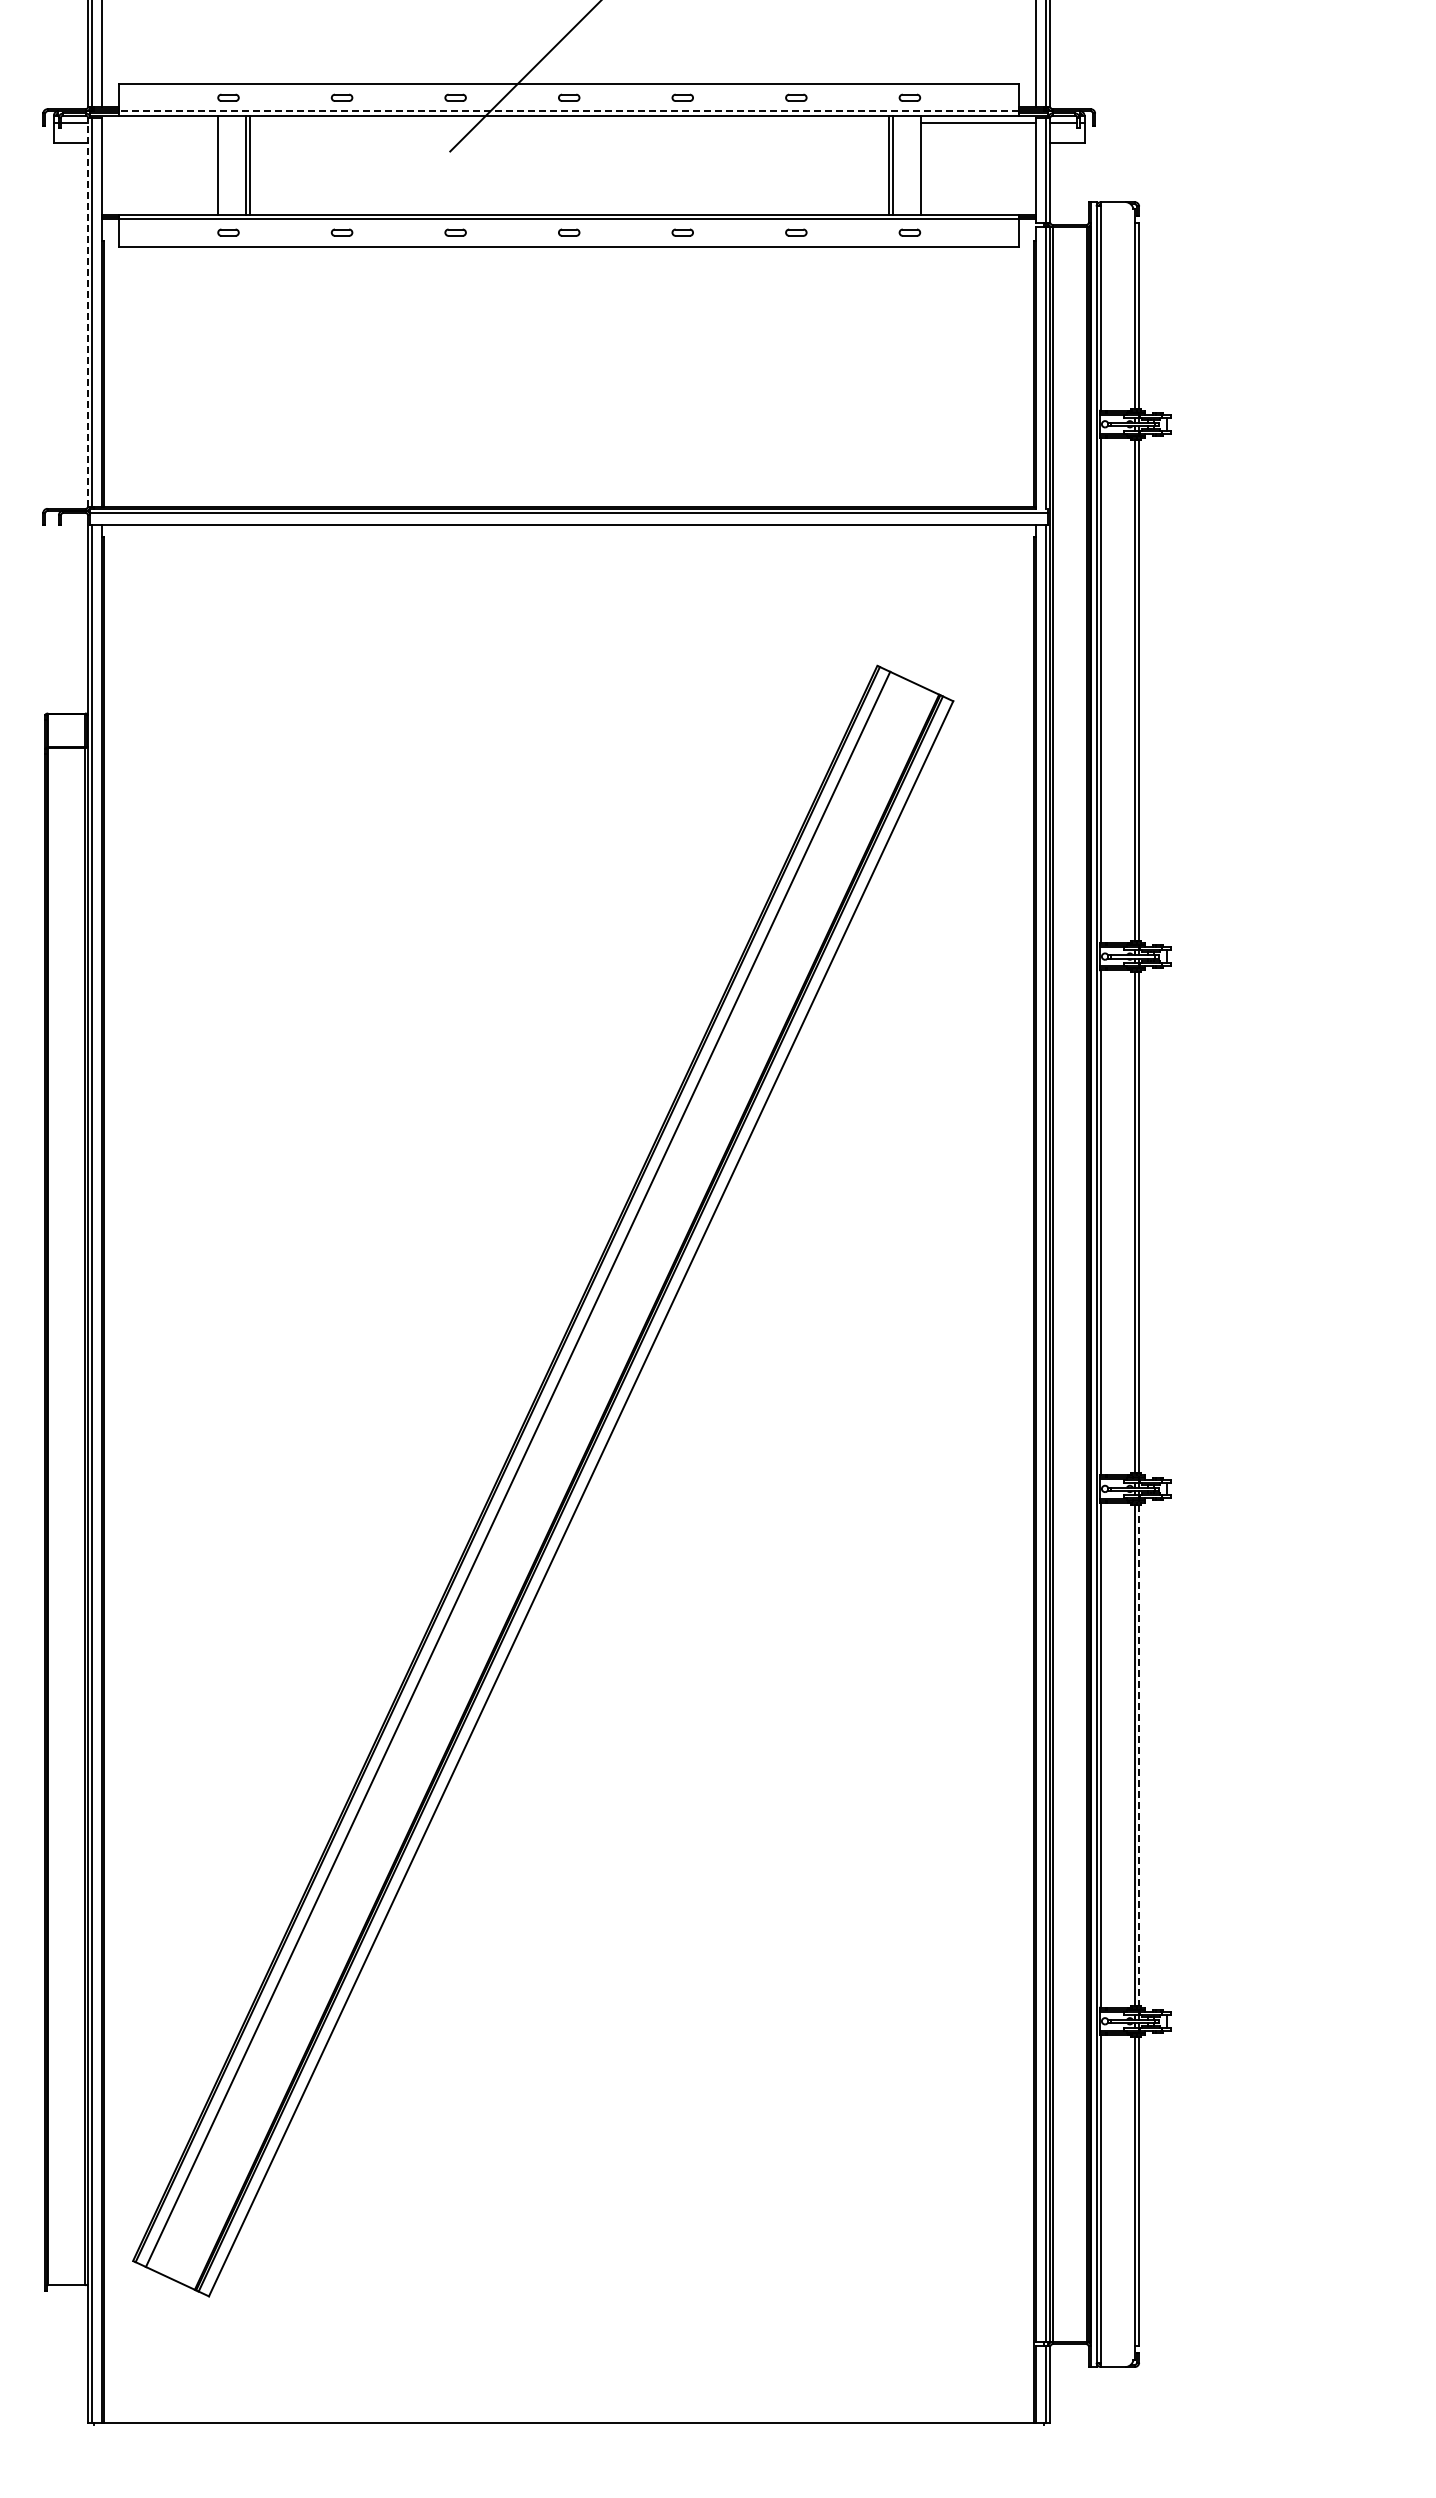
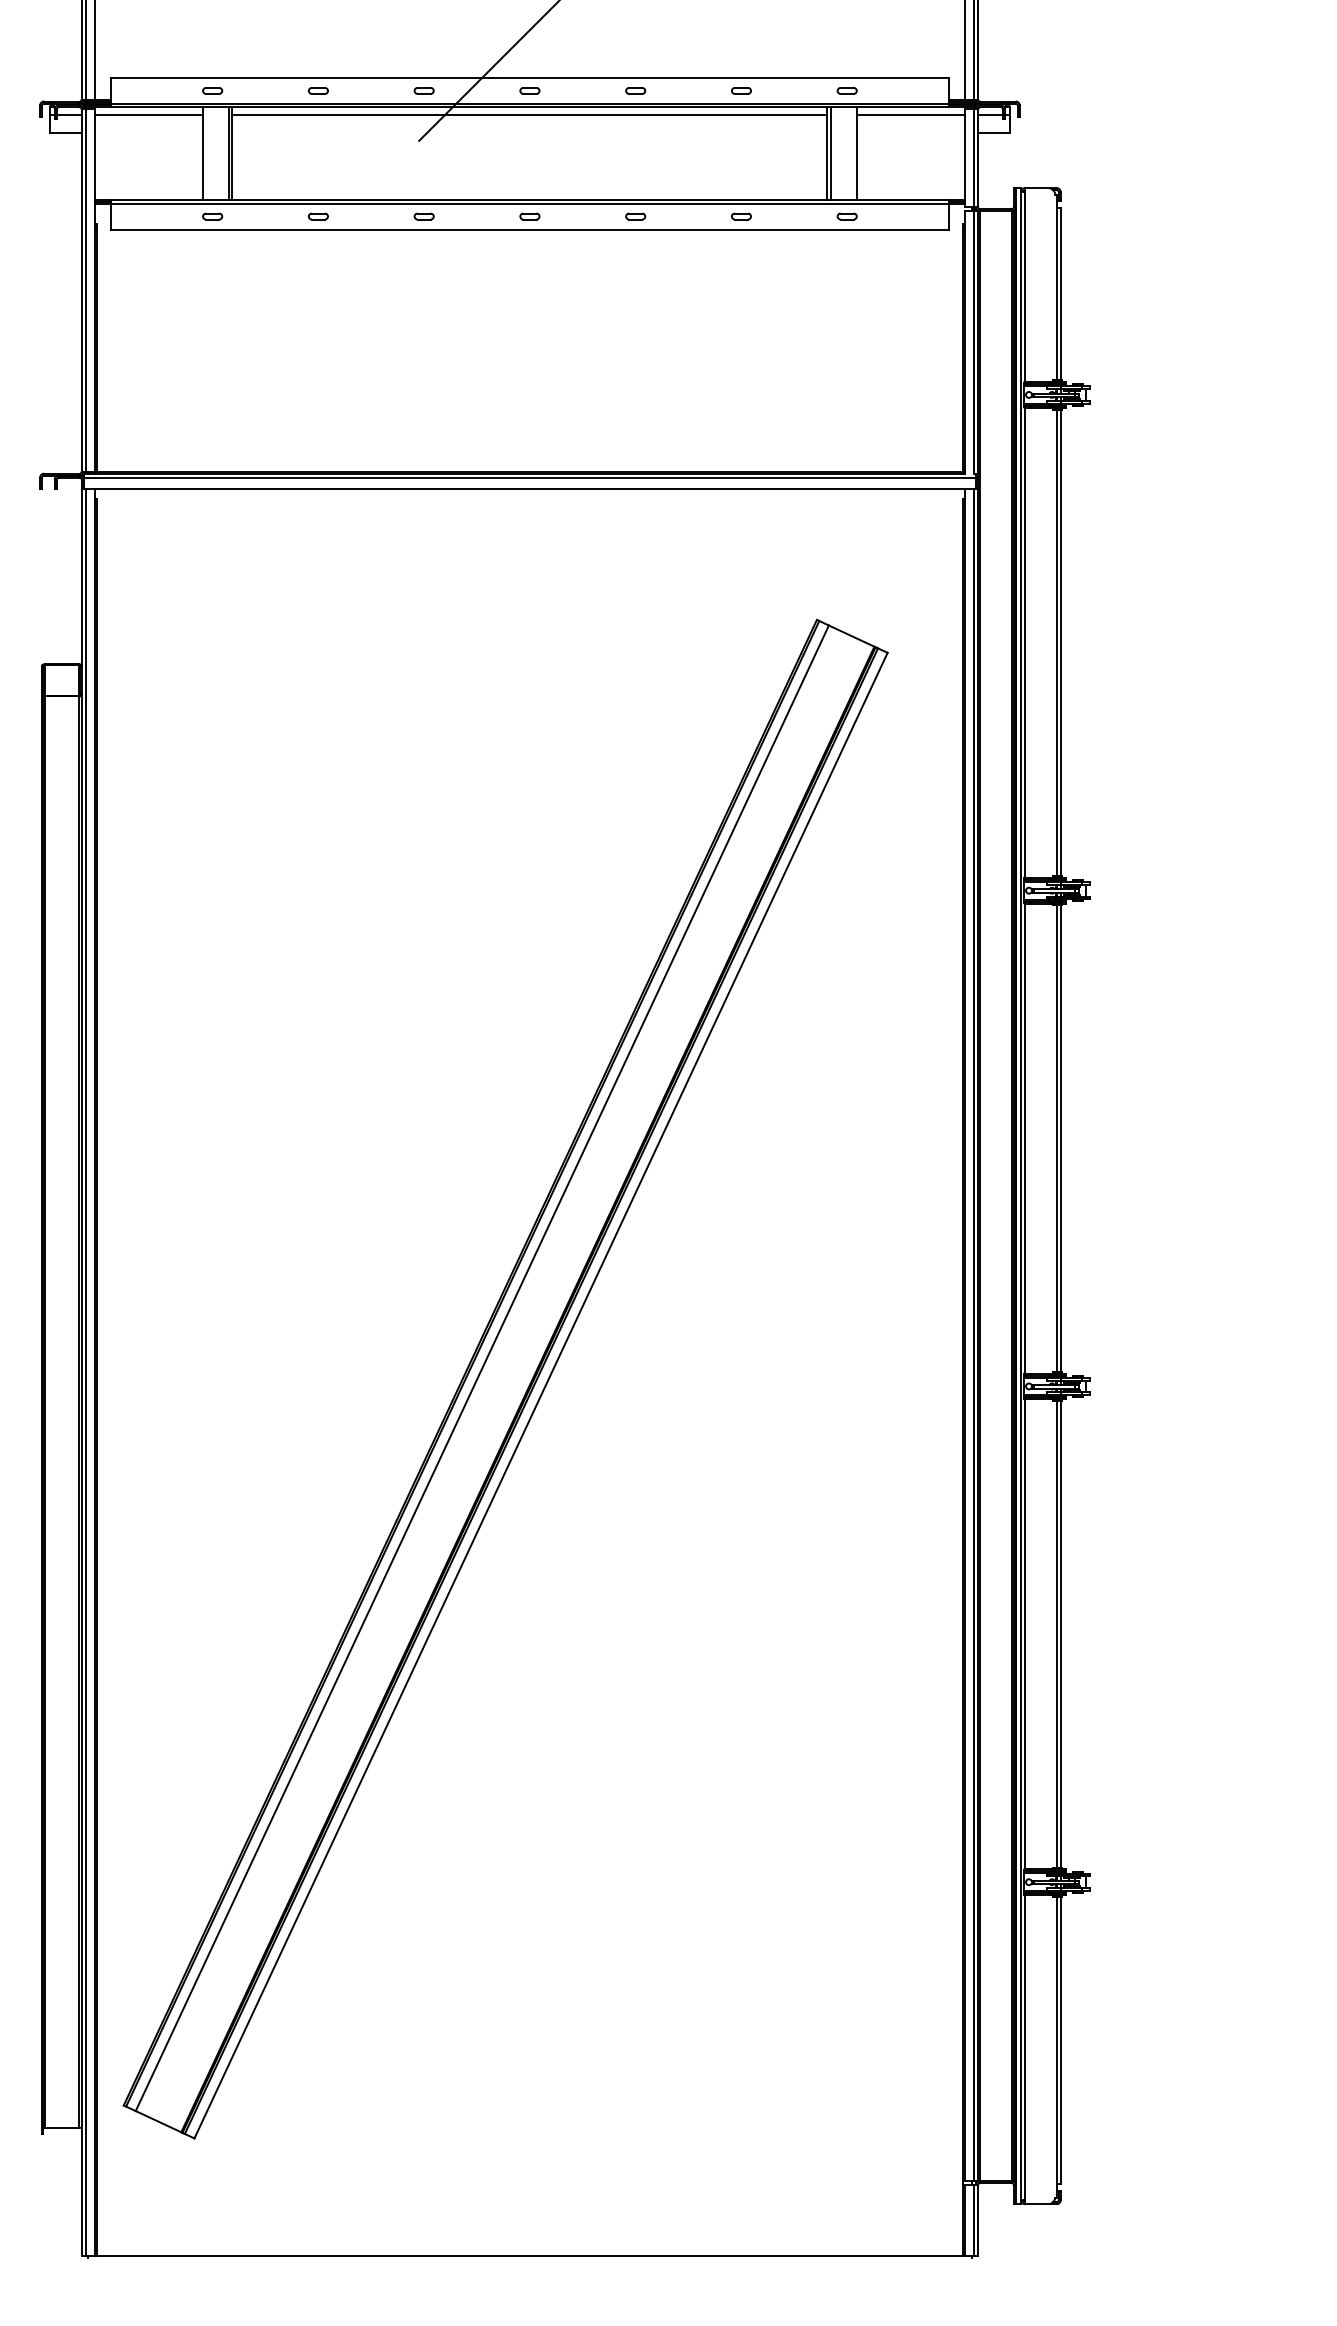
line: (569, 111) -> (530, 103), dashed -> solid
line: (159, 123) -> (148, 114), added
line: (568, 123) -> (529, 114), added
line: (87, 311) -> (81, 289), dashed -> solid
line: (1139, 1755) -> (1061, 1634), dashed -> solid

